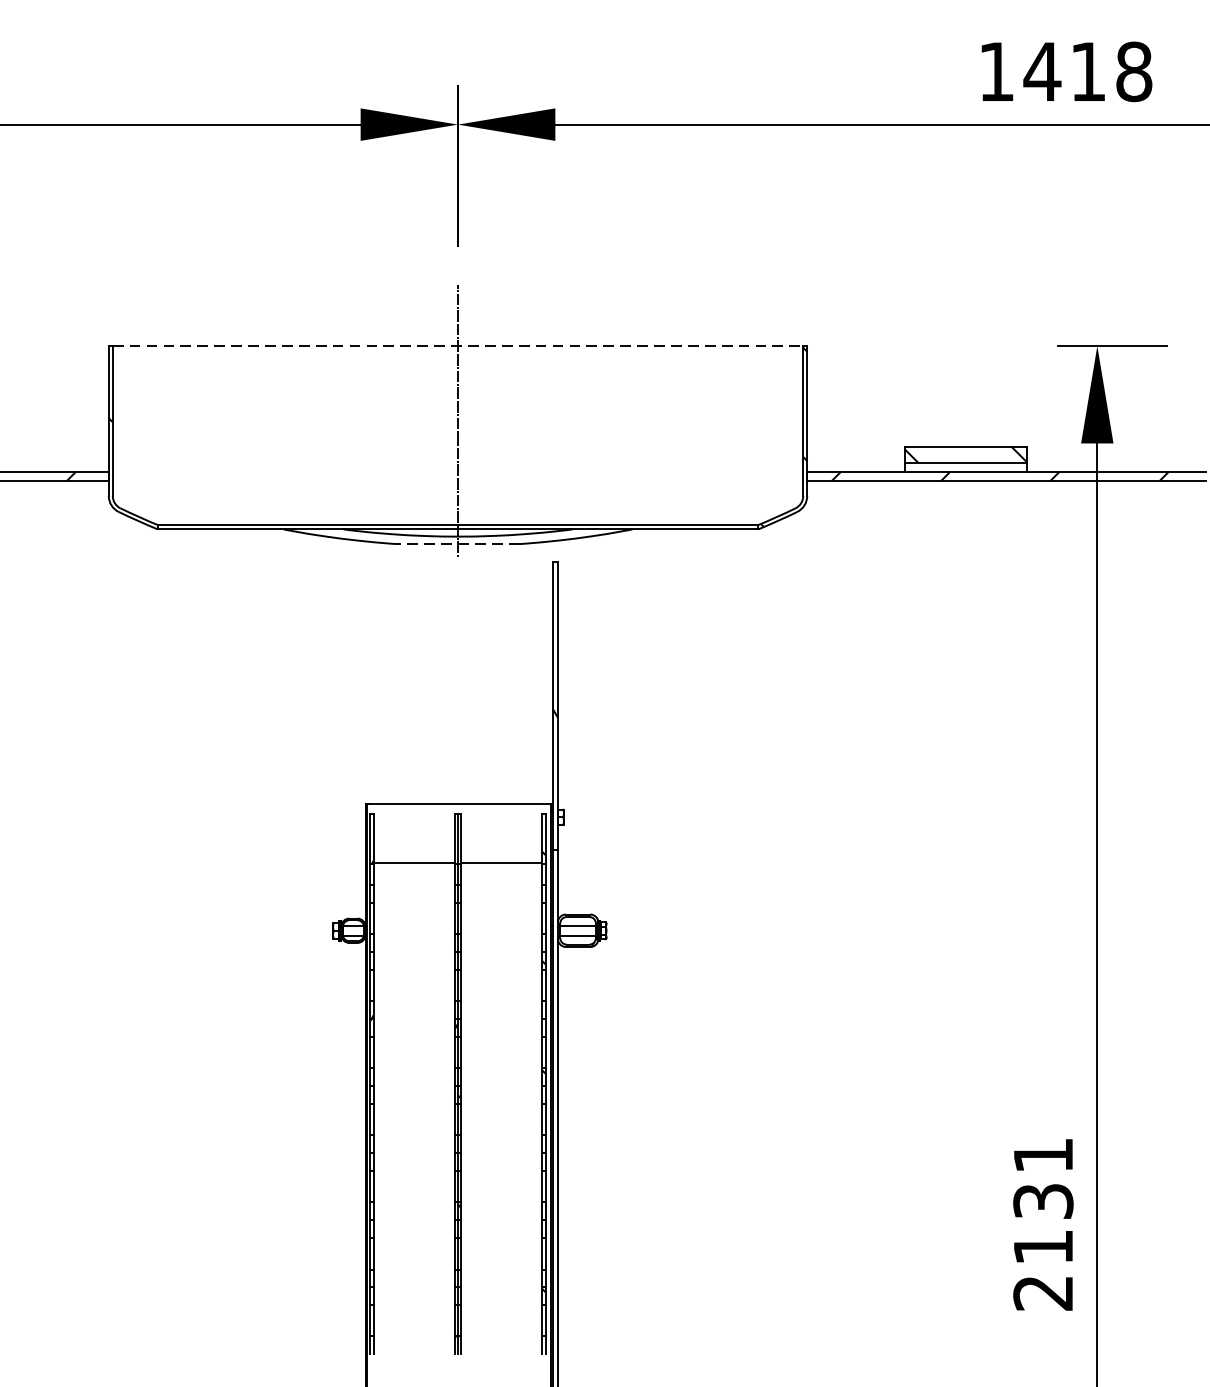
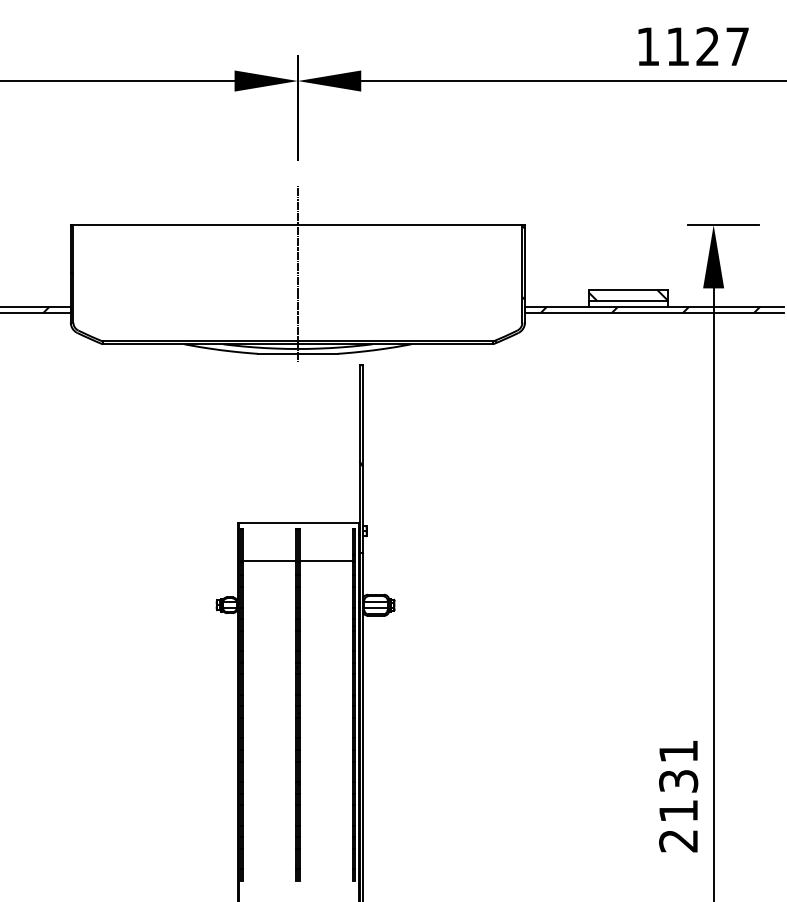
text: (1087, 71) -> (707, 46), 1418 -> 1127
line: (457, 346) -> (297, 225), dashed -> solid
line: (457, 543) -> (297, 353), dashed -> solid

